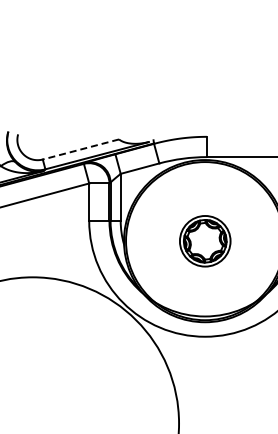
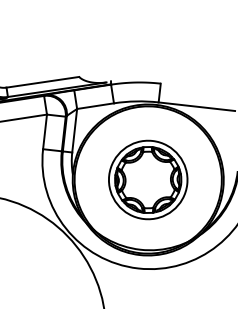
line: (80, 149) -> (42, 82), dashed -> solid
part: (205, 241) -> (148, 180), size x1.67

